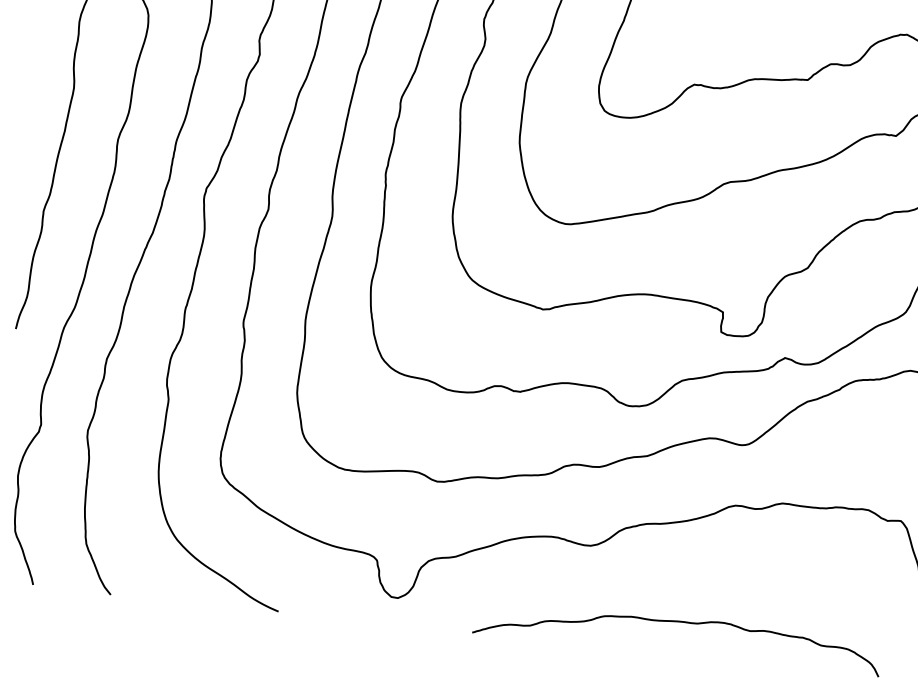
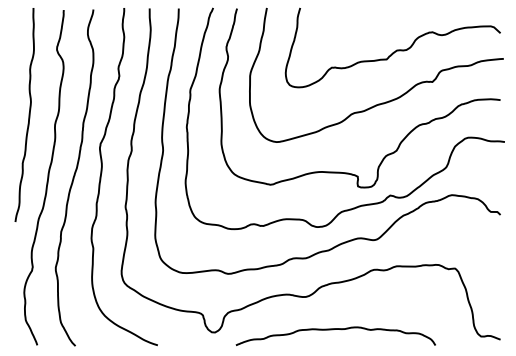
curve: (674, 623) -> (333, 330), moved

